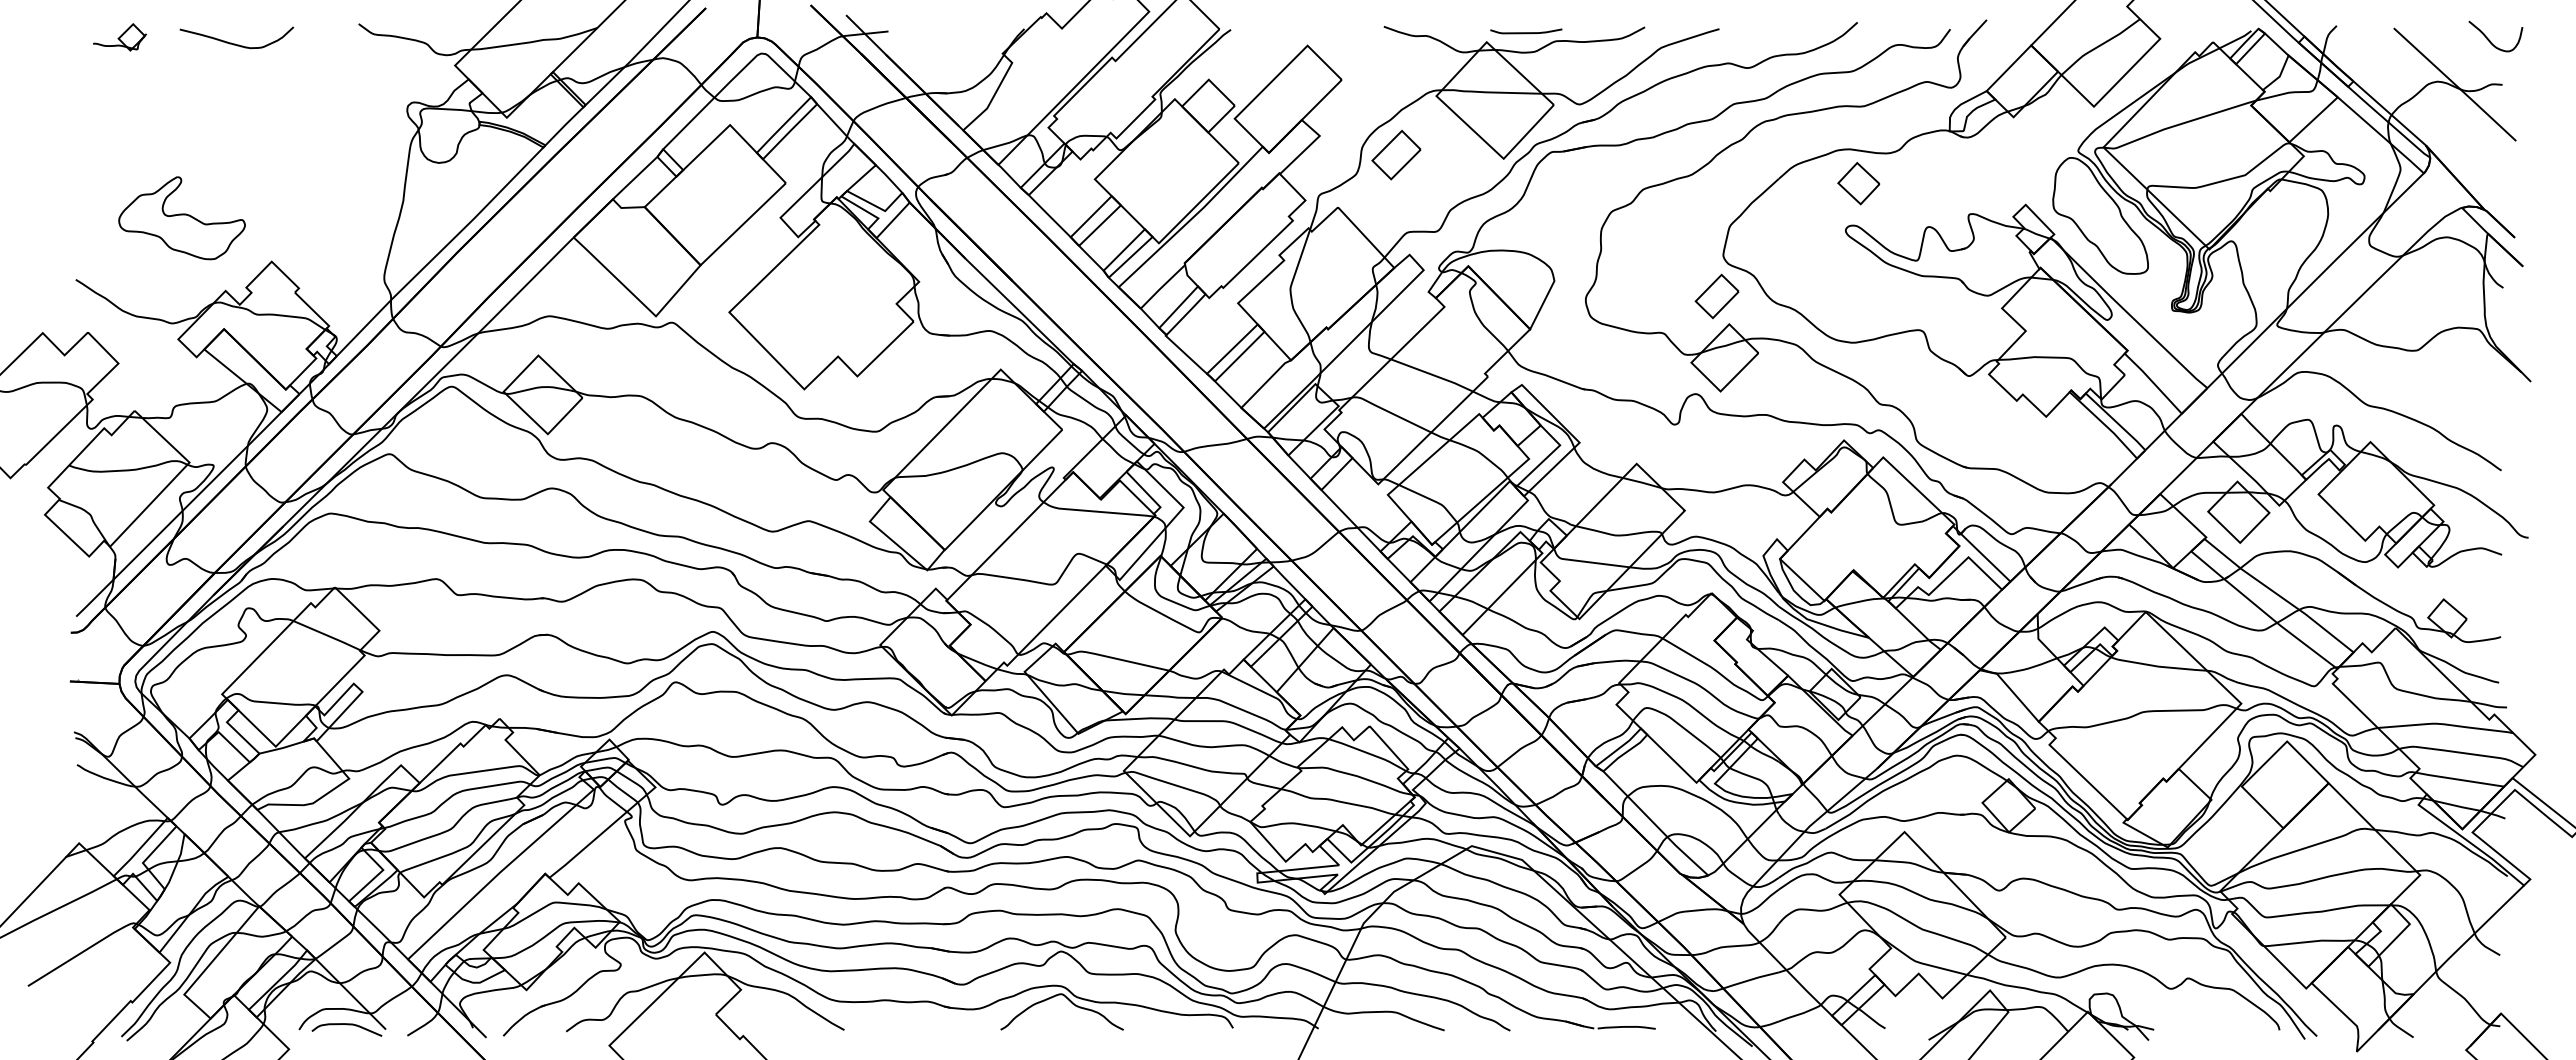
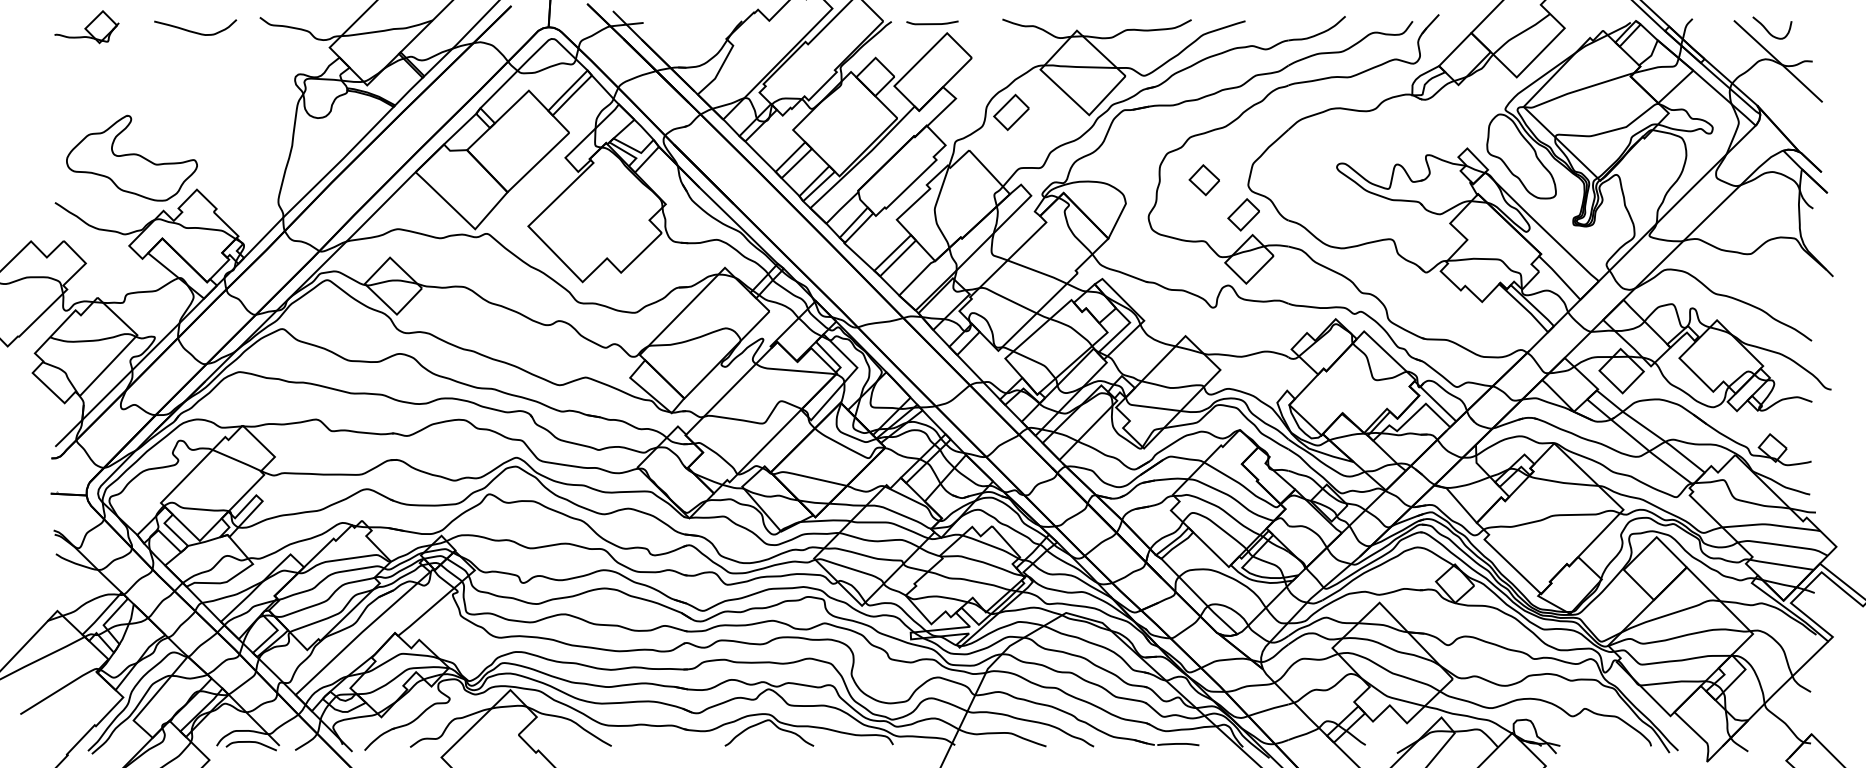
curve: (1526, 32) -> (932, 23), moved
part: (119, 37) -> (86, 27), size x1.67
curve: (2490, 40) -> (1768, 30), moved
curve: (235, 43) -> (194, 31), moved
part: (1858, 183) -> (1204, 180), moved
part: (181, 217) -> (131, 157), size x1.43

